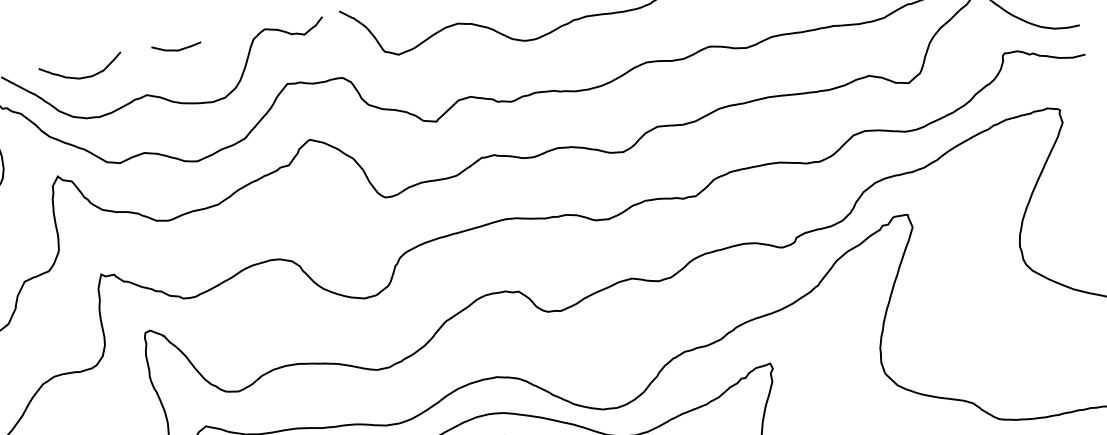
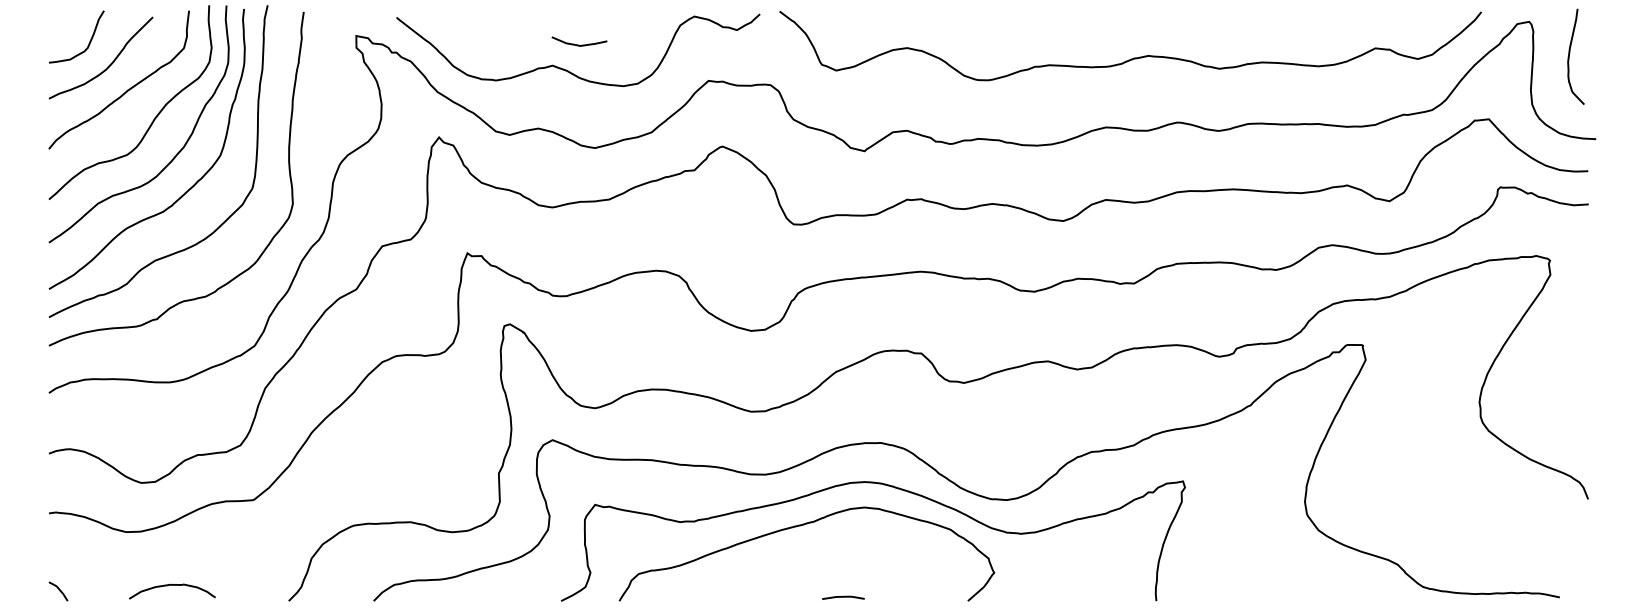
curve: (177, 49) -> (579, 44), moved
curve: (82, 77) -> (485, 33), removed

